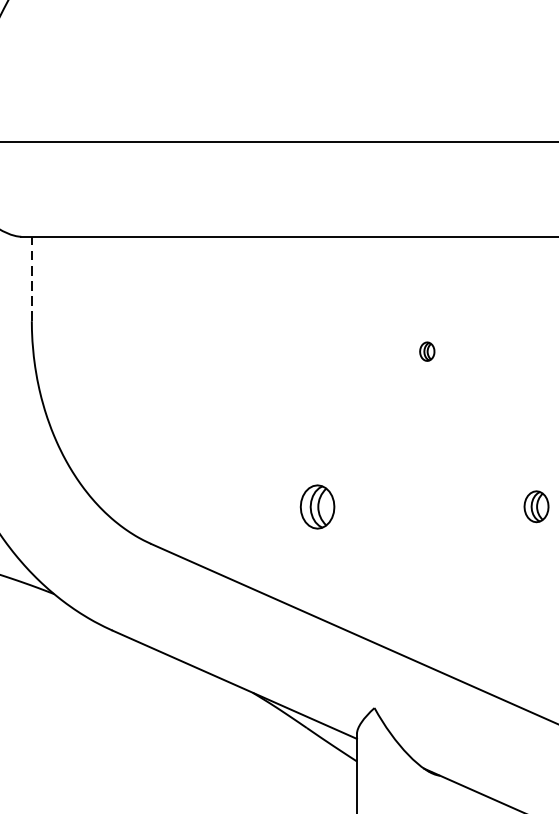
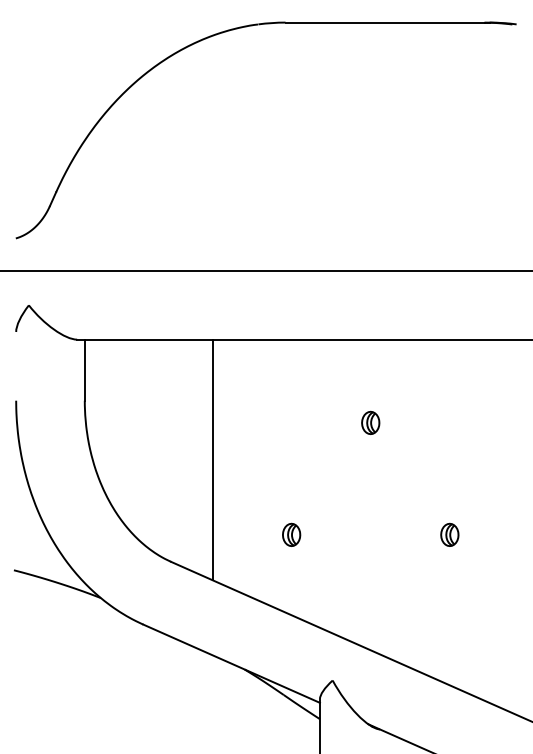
line: (31, 279) -> (84, 370), dashed -> solid
part: (426, 351) -> (370, 422), size x1.67
line: (208, 402) -> (212, 459), added
part: (317, 506) -> (291, 534), size x0.71

